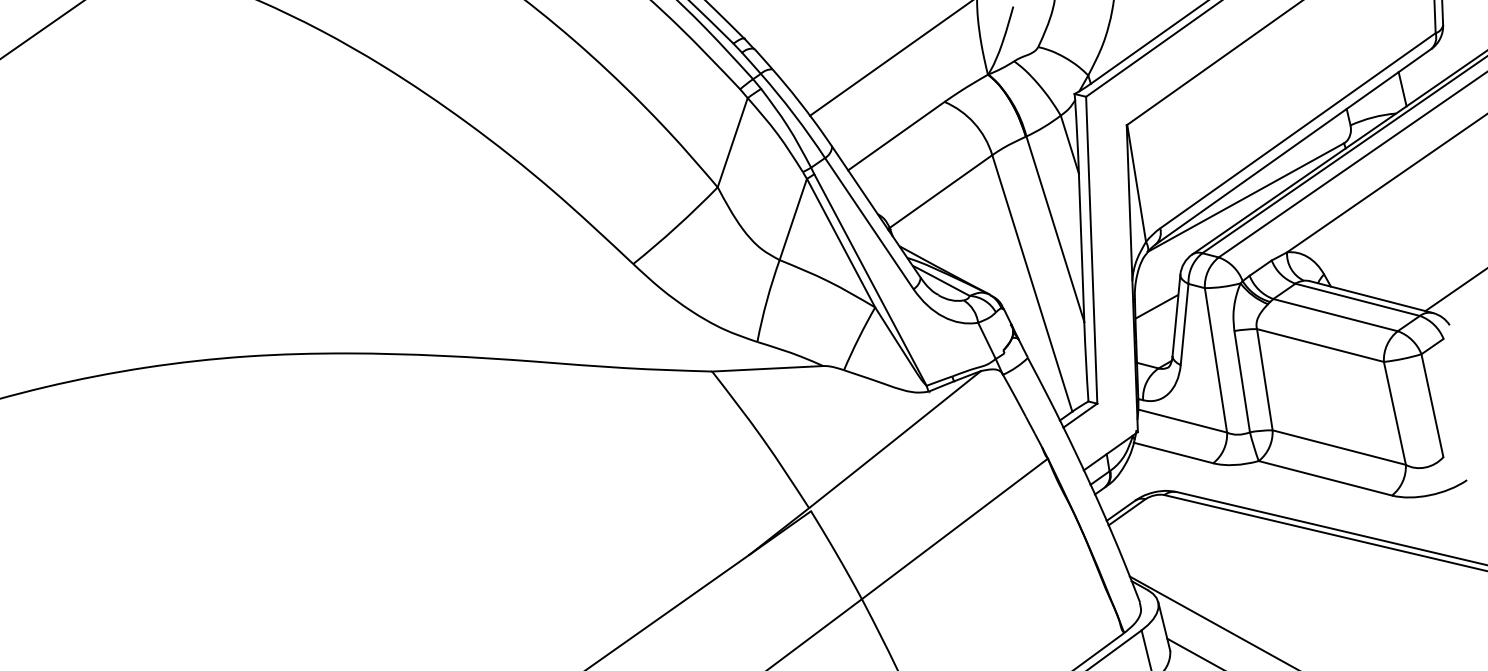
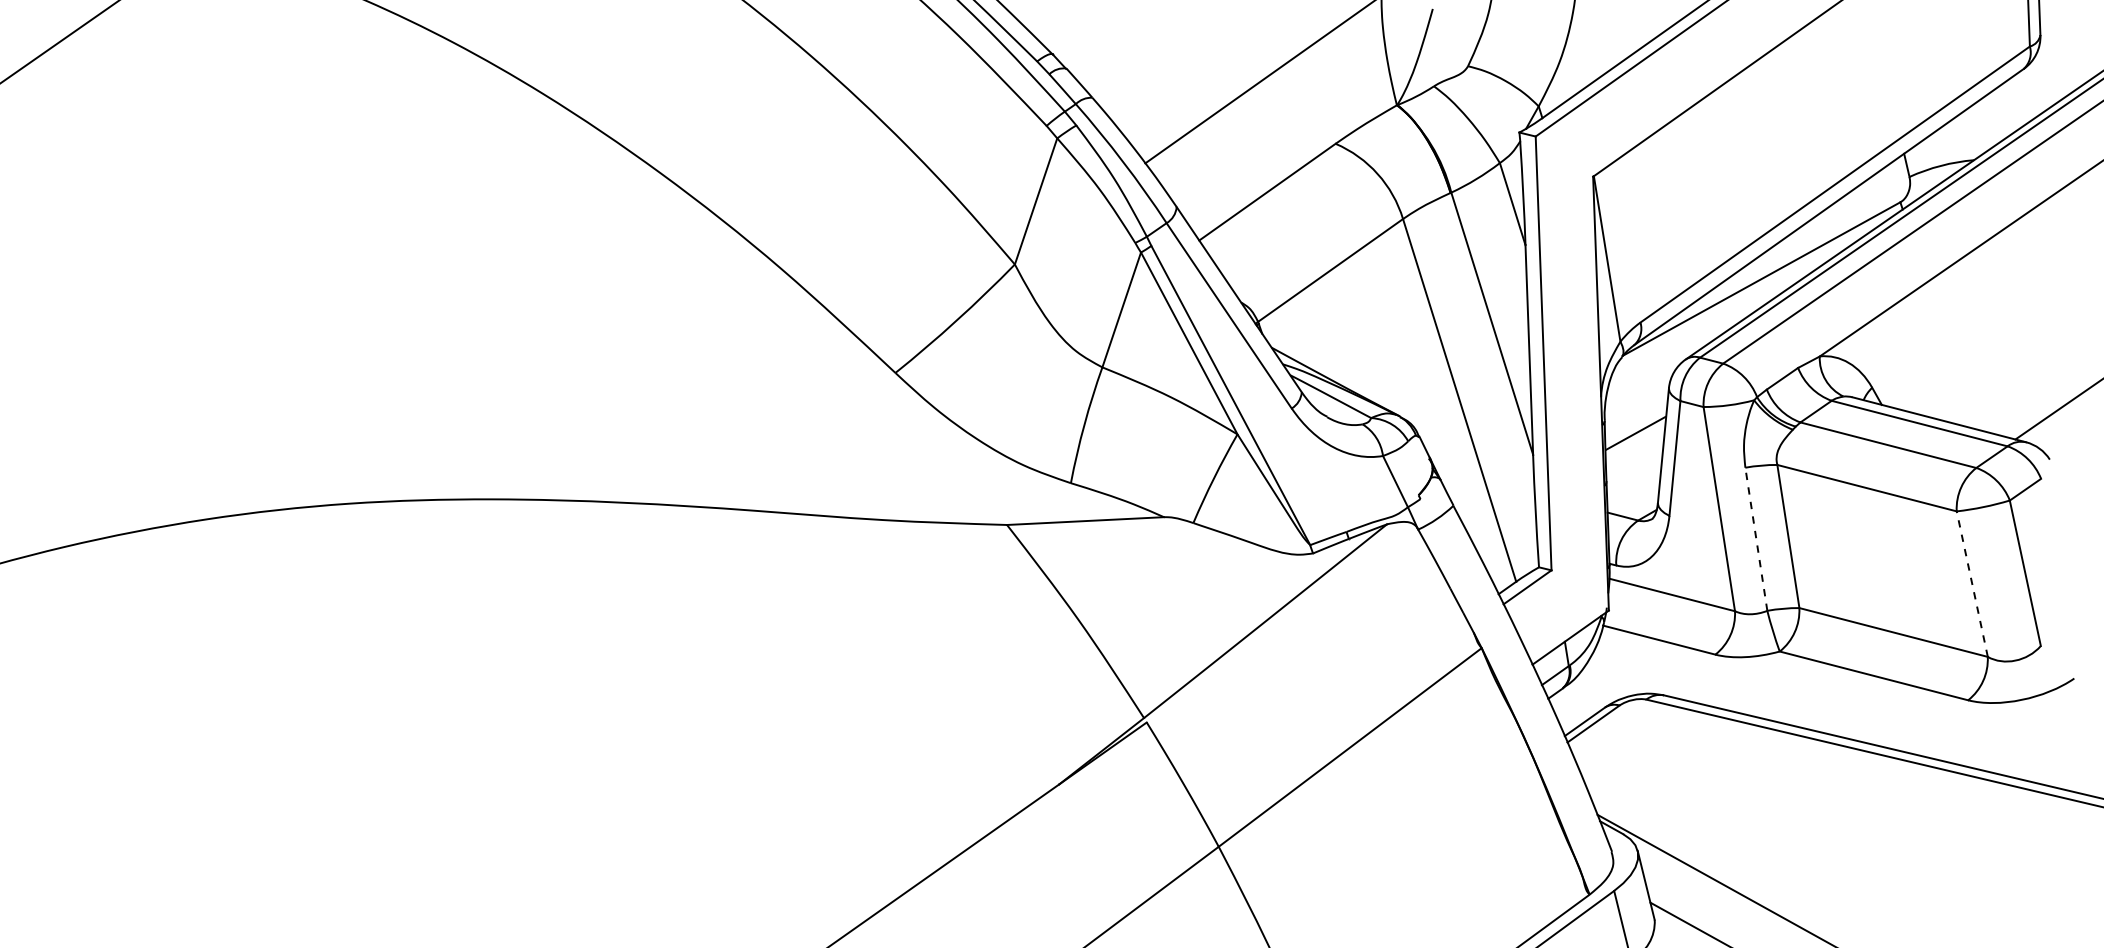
line: (1402, 89) -> (1982, 125), removed
line: (1242, 381) -> (1756, 538), solid -> dashed
line: (1395, 412) -> (1972, 583), solid -> dashed

